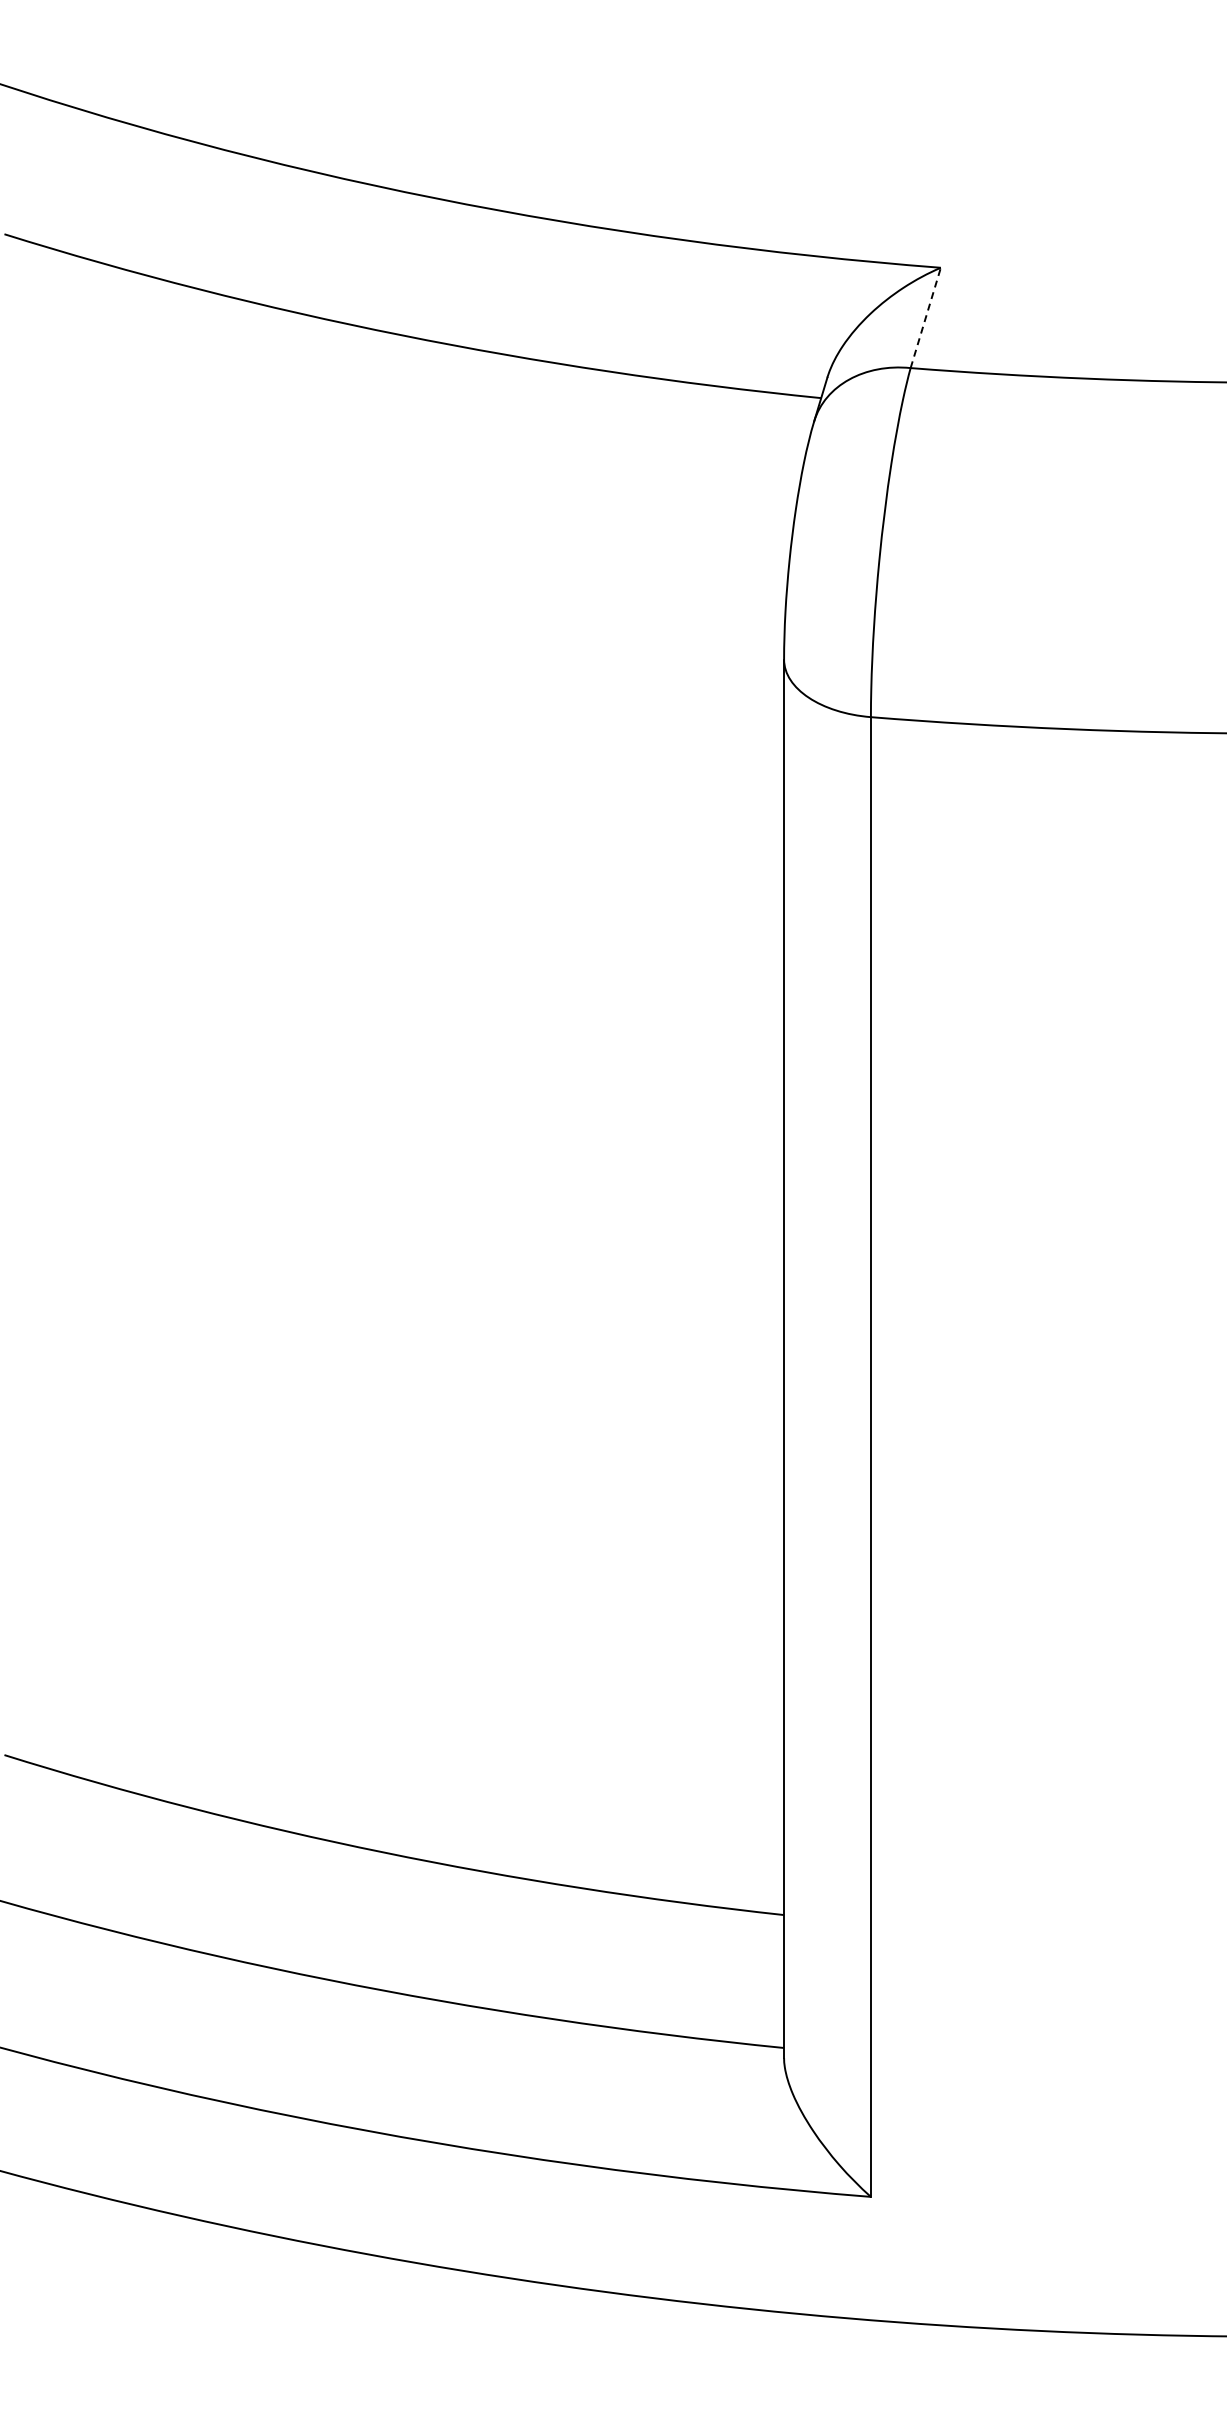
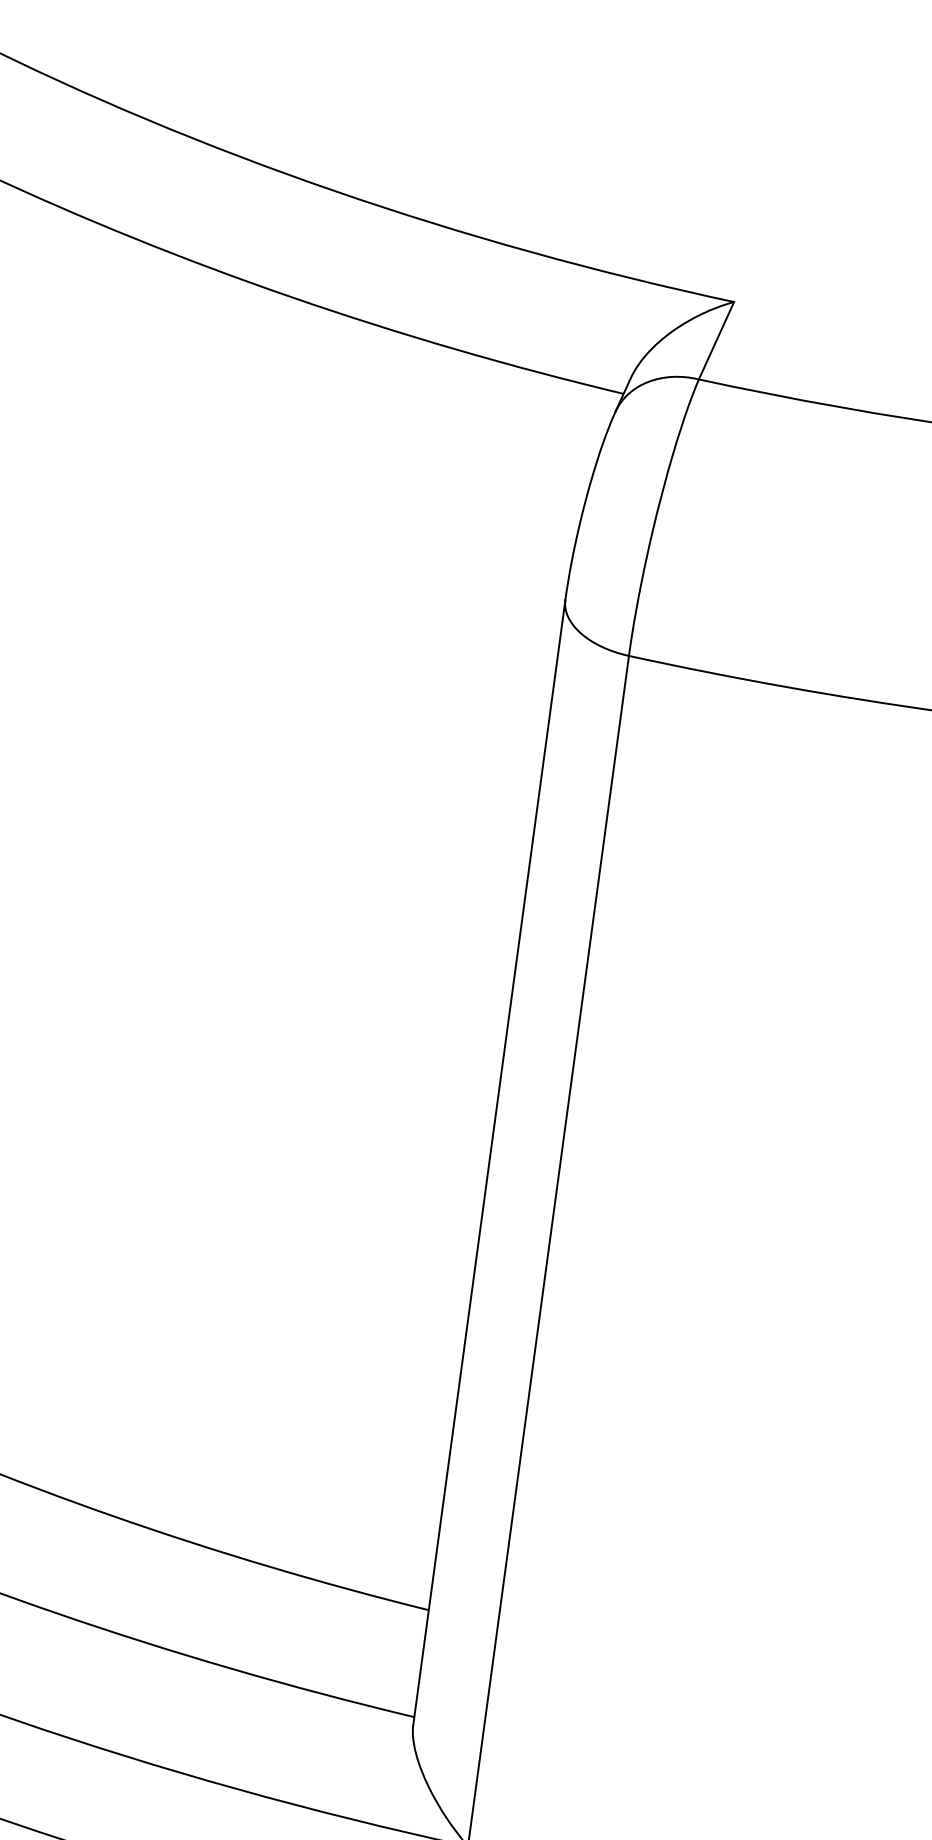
line: (925, 317) -> (716, 340), dashed -> solid

